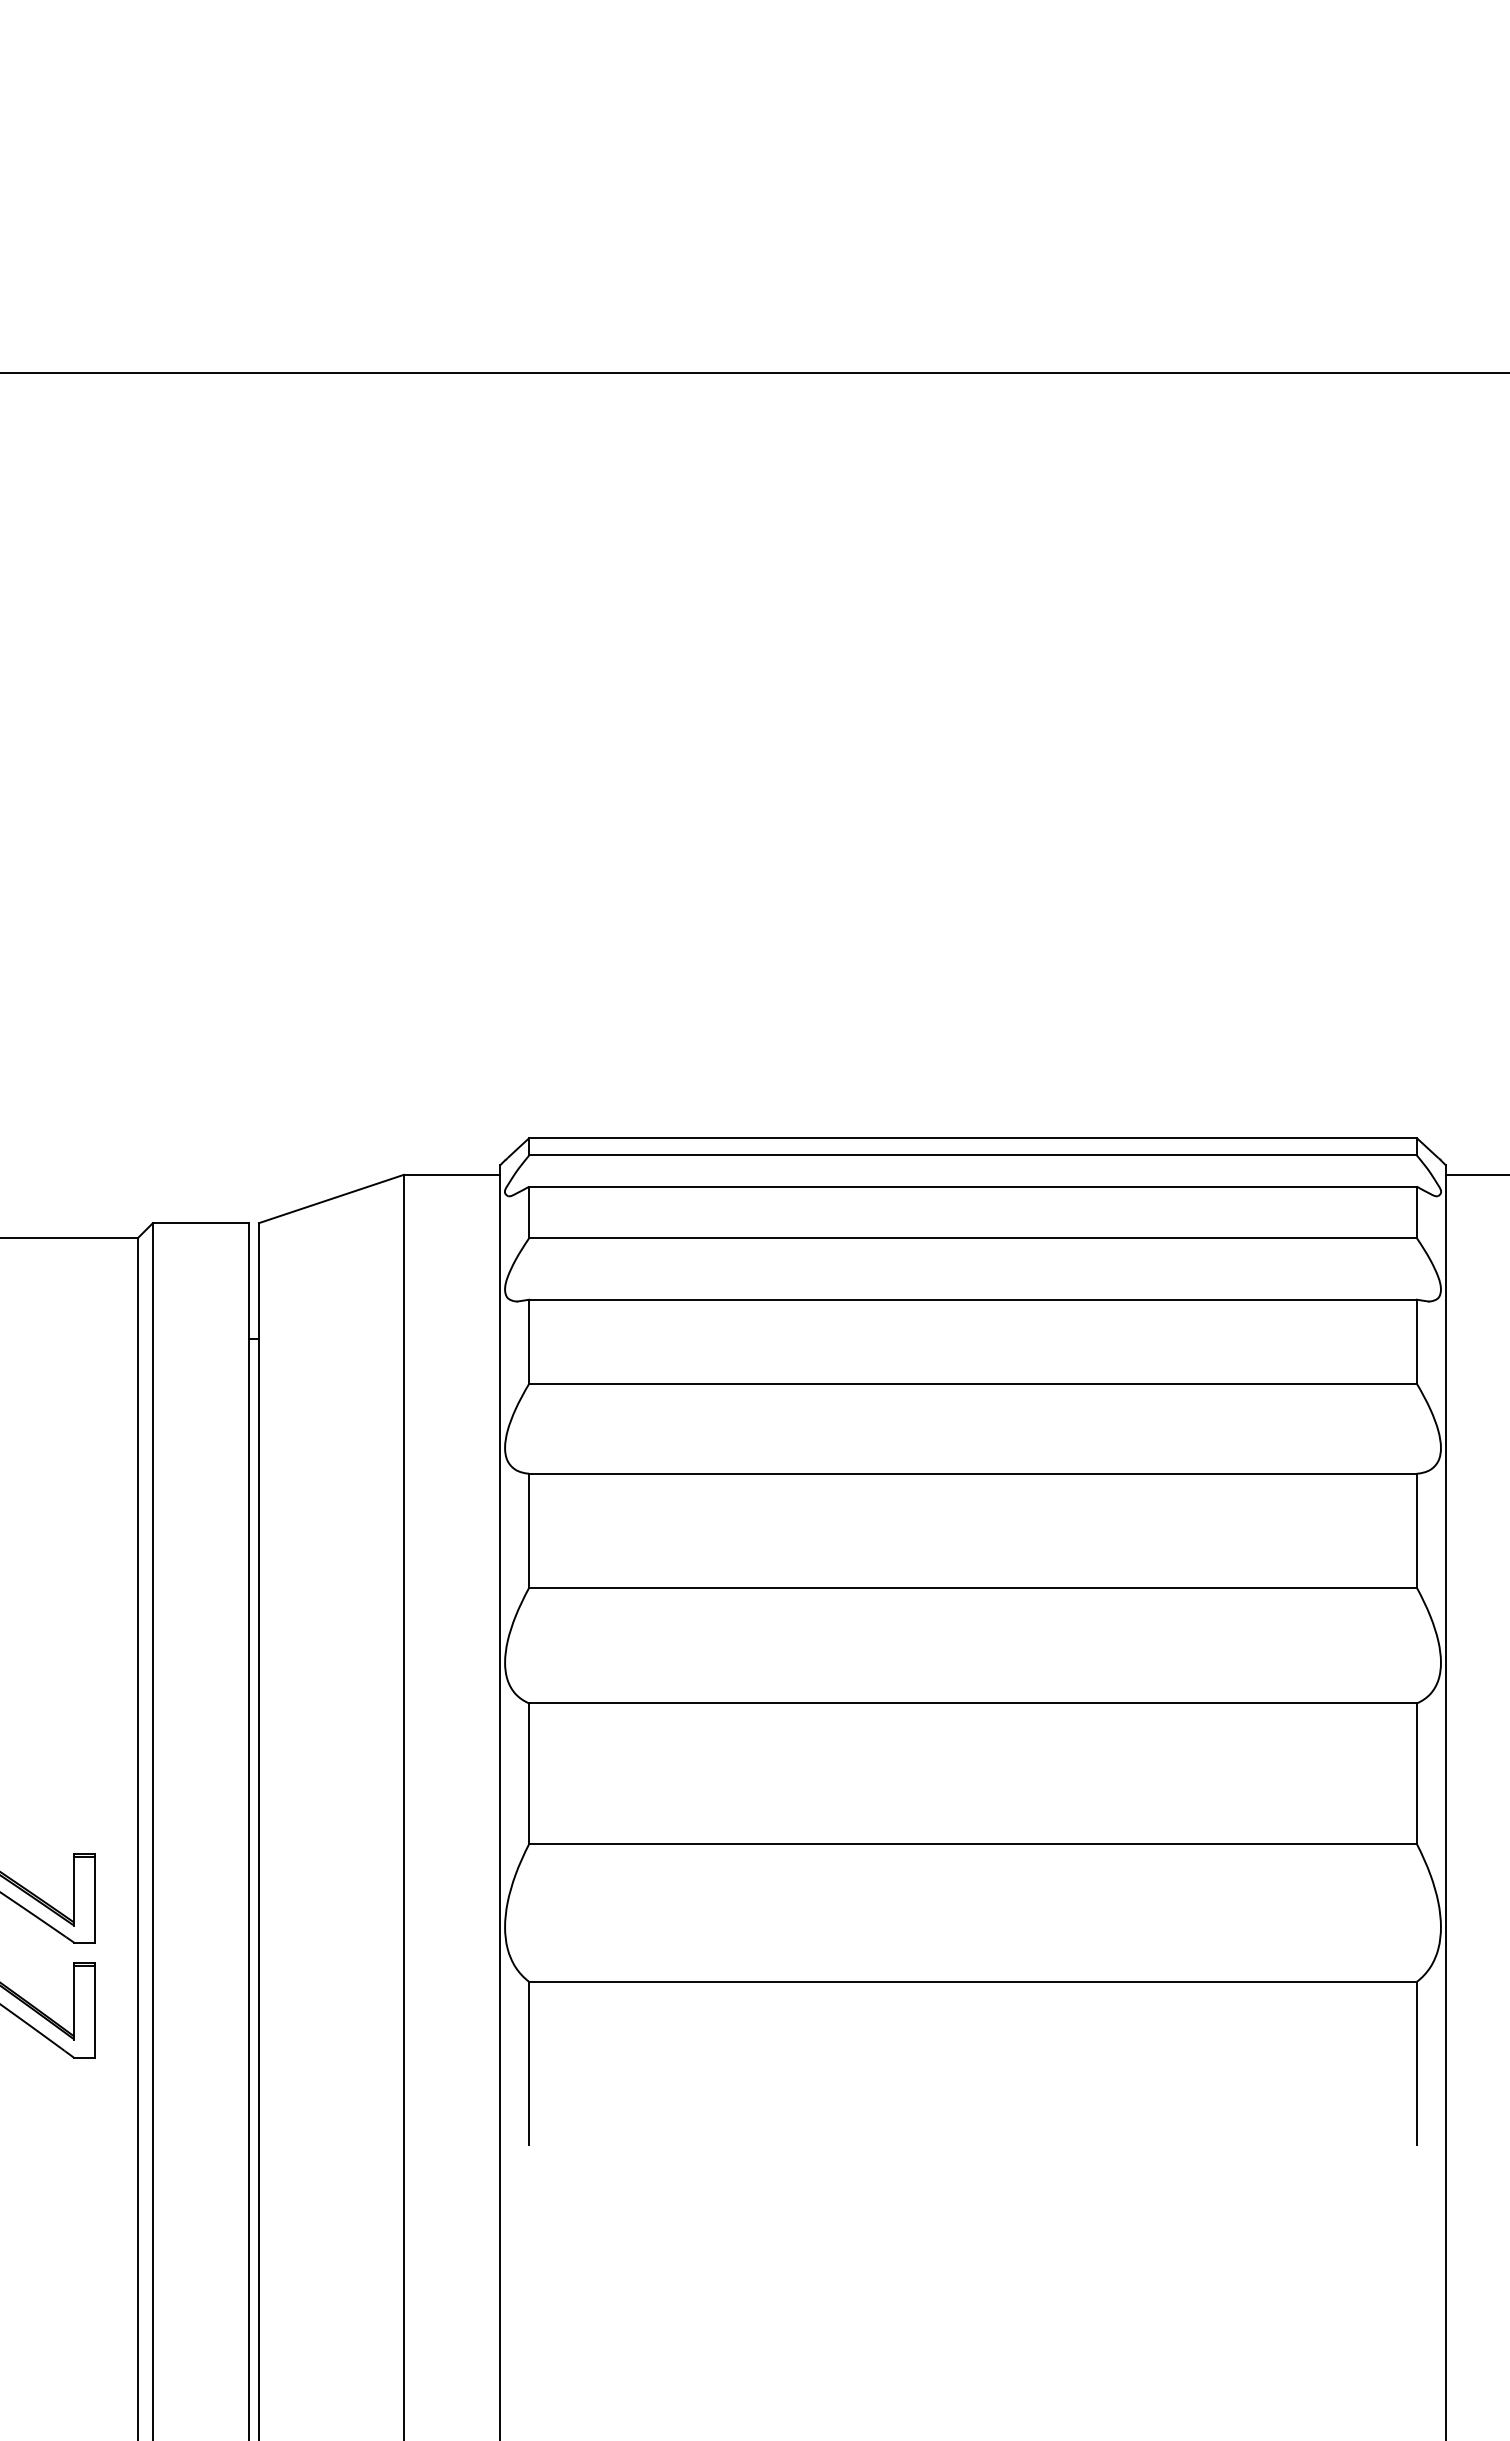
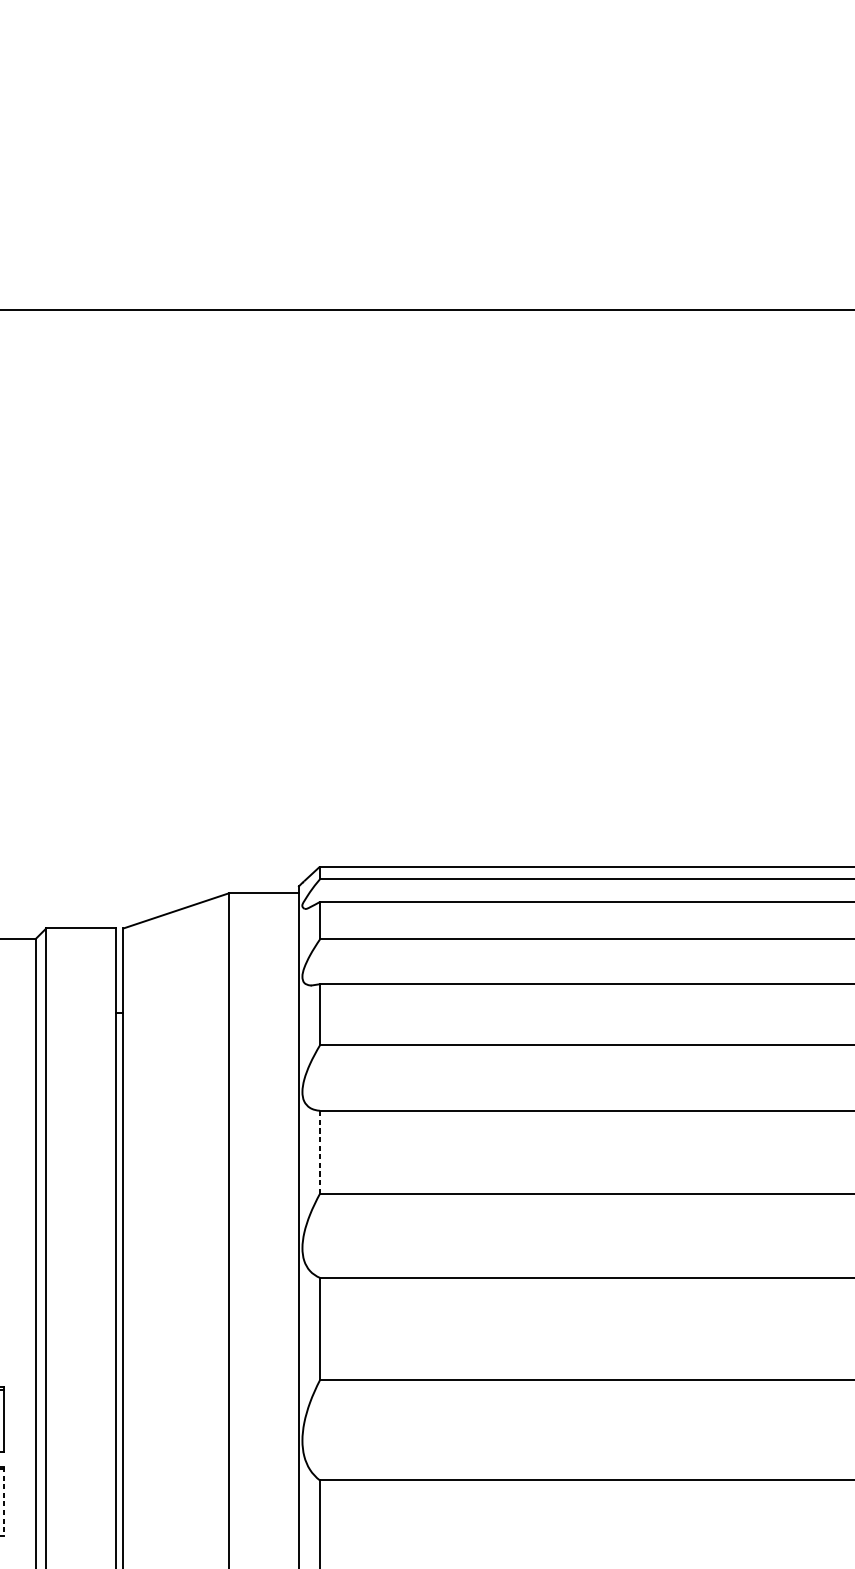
line: (529, 1530) -> (320, 1152), solid -> dashed
line: (95, 2011) -> (4, 1502), solid -> dashed

